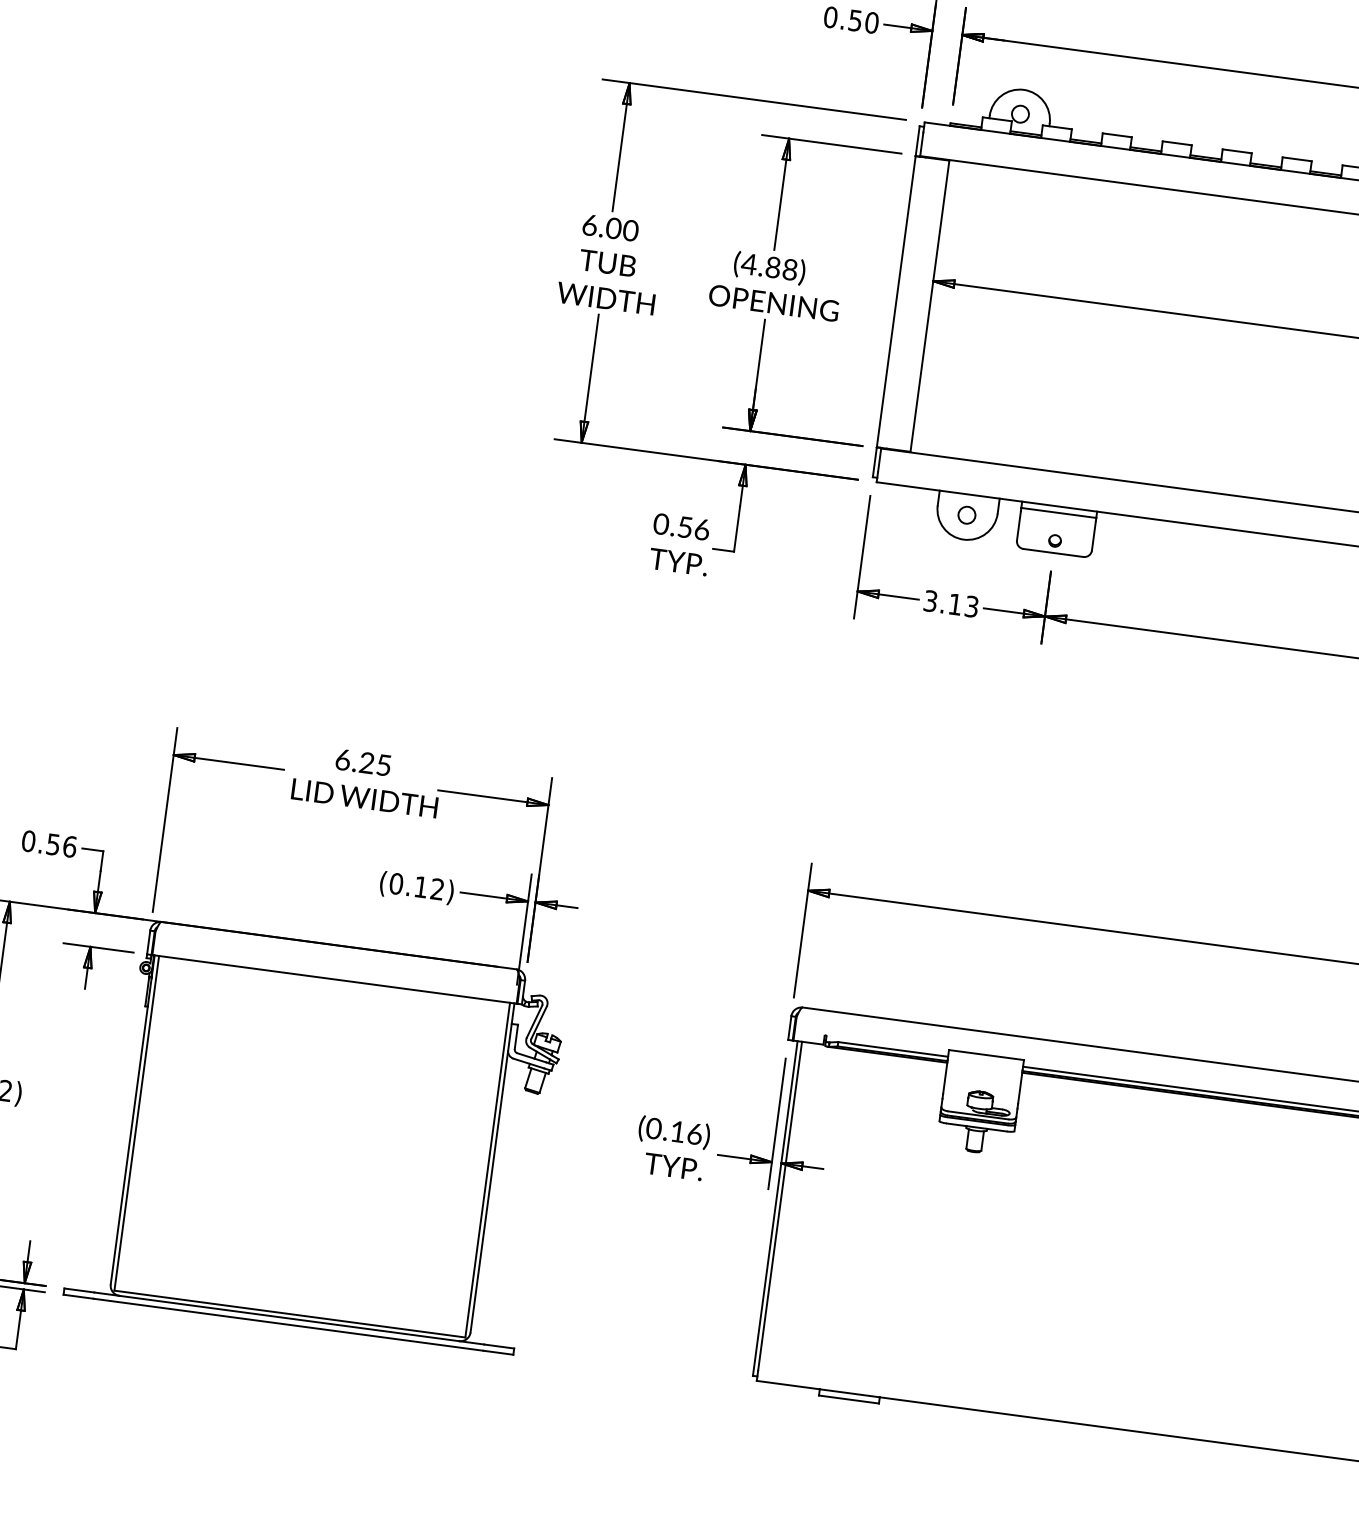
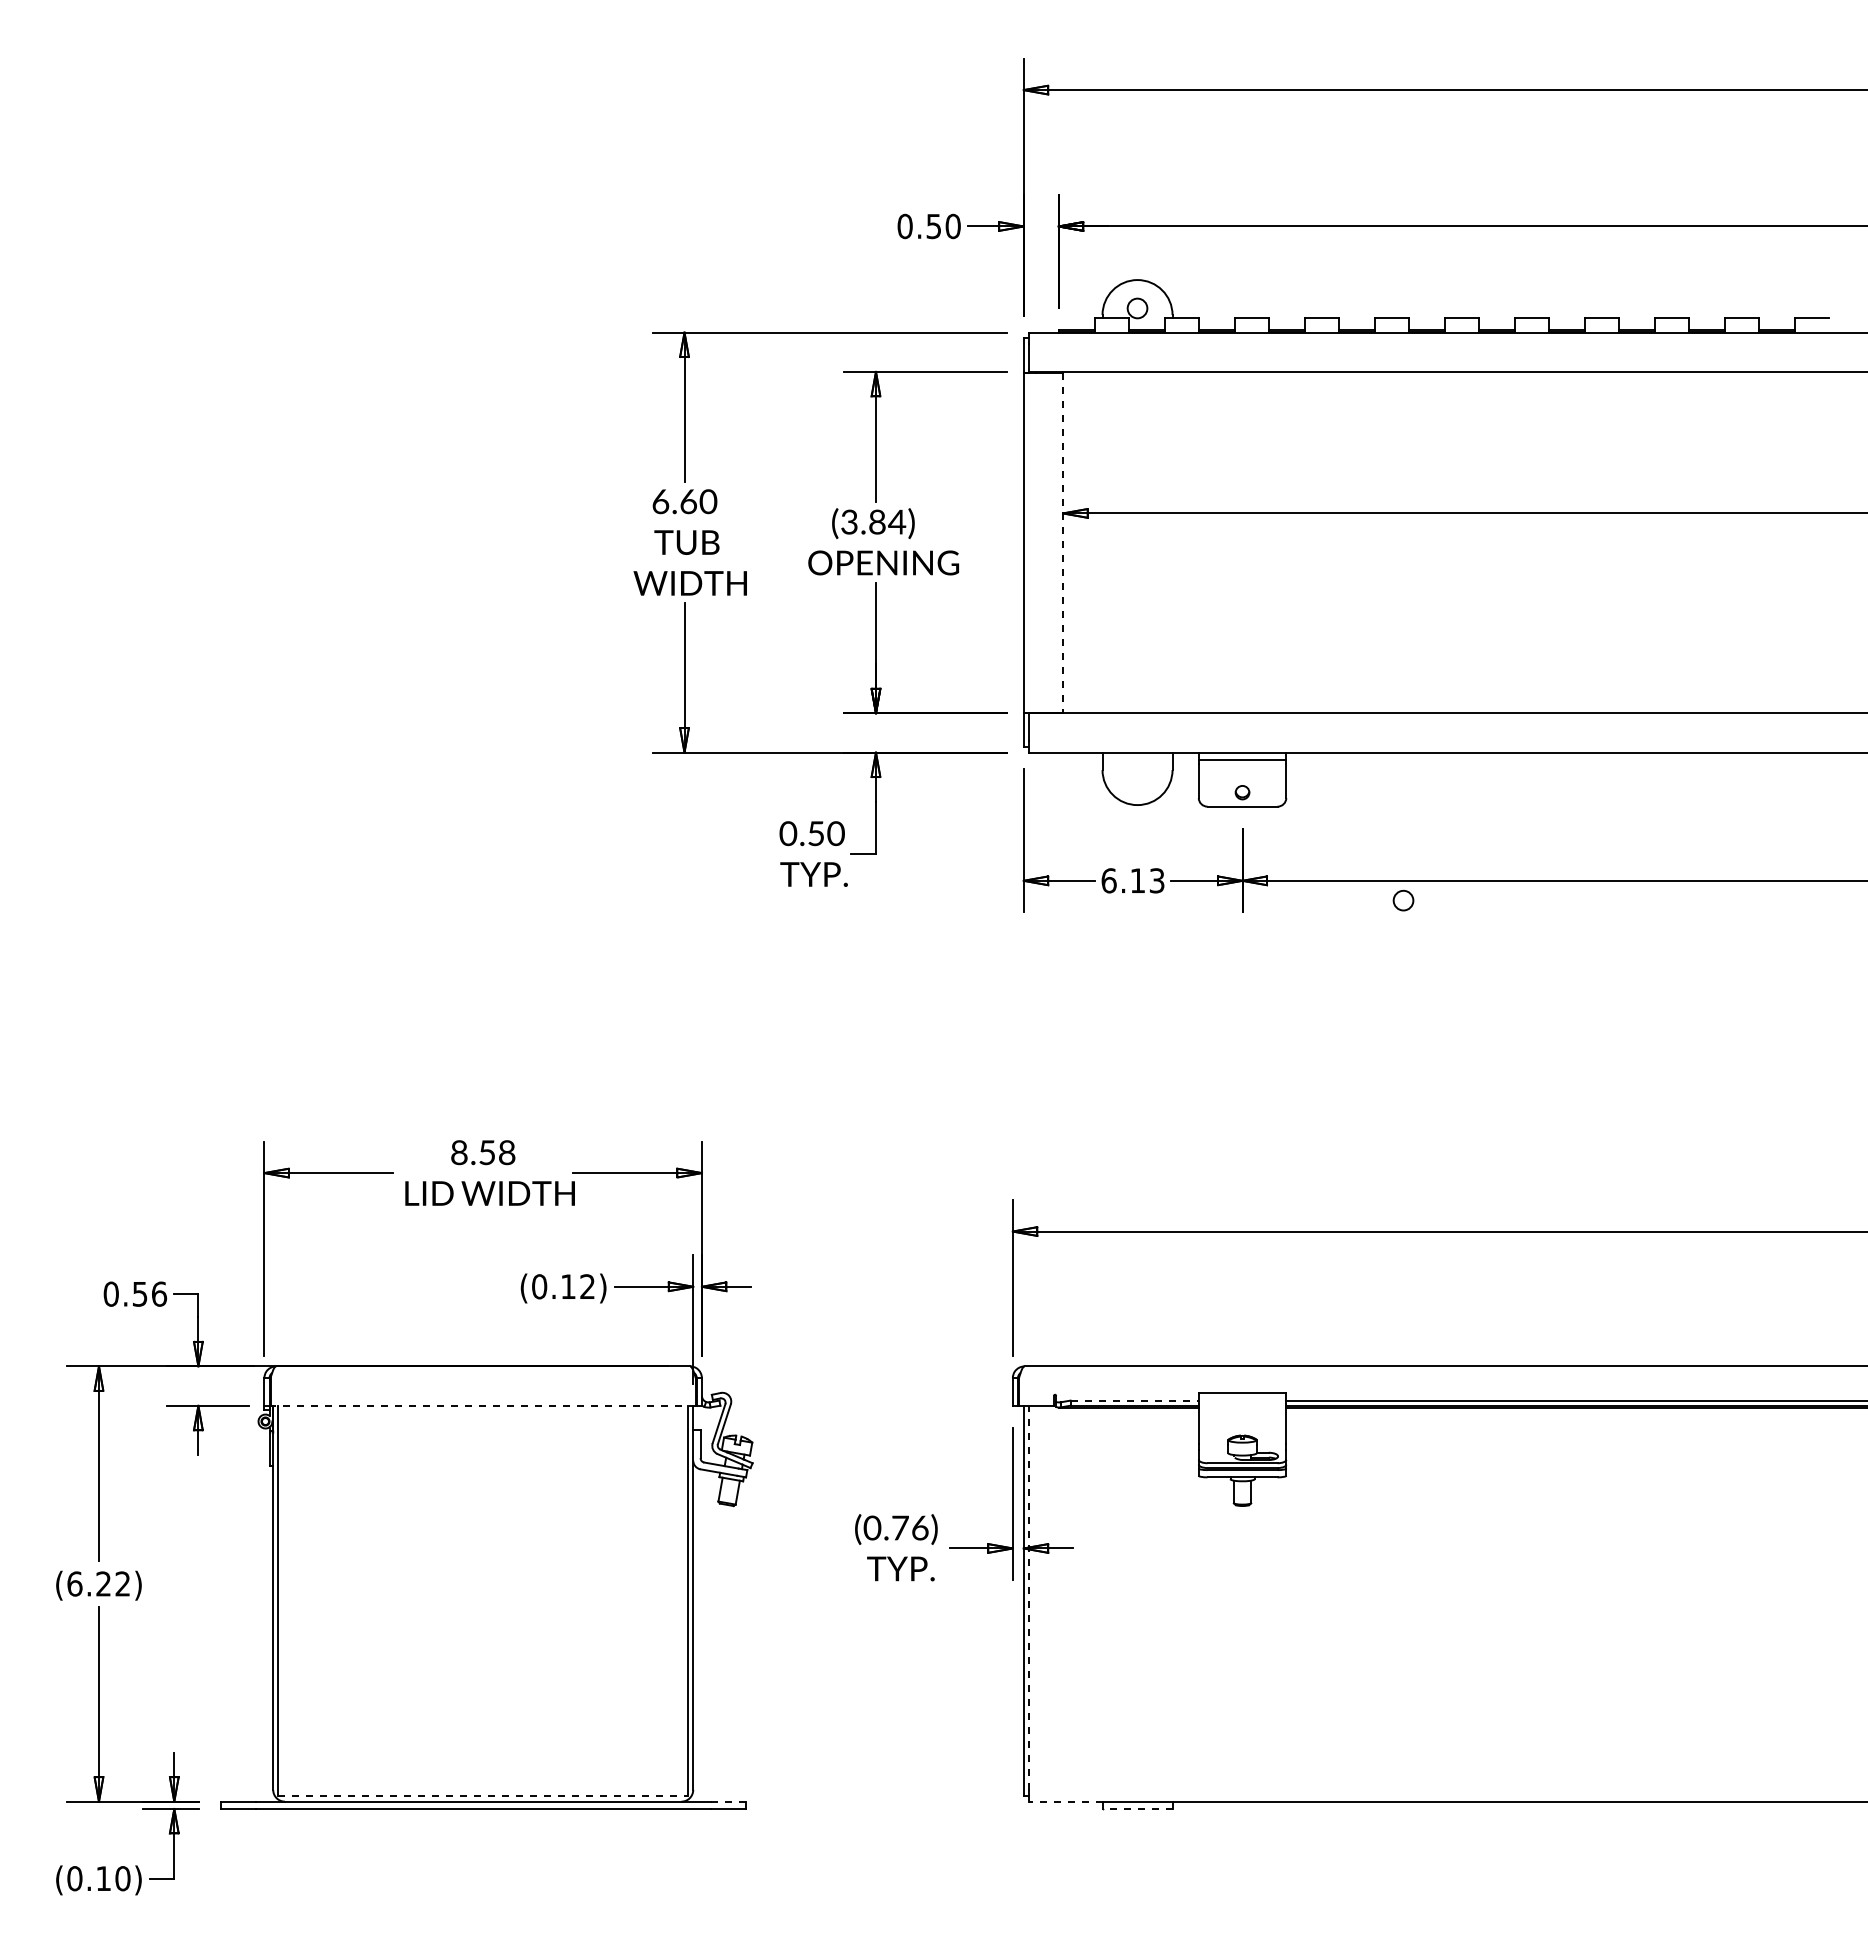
text: (613, 228) -> (688, 501), 6.00 -> 6.60
text: (769, 266) -> (873, 521), (4.88) -> (3.84)
line: (930, 306) -> (1063, 542), solid -> dashed
circle: (966, 515) -> (1403, 900), moved
text: (701, 529) -> (835, 833), 0.56 -> 0.50
text: (930, 600) -> (1108, 880), 3.13 -> 6.13
text: (363, 762) -> (483, 1152), 6.25 -> 8.58
line: (334, 979) -> (483, 1405), solid -> dashed
line: (893, 1049) -> (1135, 1400), solid -> dashed
text: (678, 1131) -> (900, 1527), (0.16) -> (0.76)
line: (779, 1205) -> (1028, 1597), solid -> dashed
line: (290, 1314) -> (483, 1796), solid -> dashed
line: (499, 1346) -> (728, 1801), solid -> dashed
line: (788, 1384) -> (1065, 1801), solid -> dashed
line: (848, 1399) -> (1137, 1808), solid -> dashed

